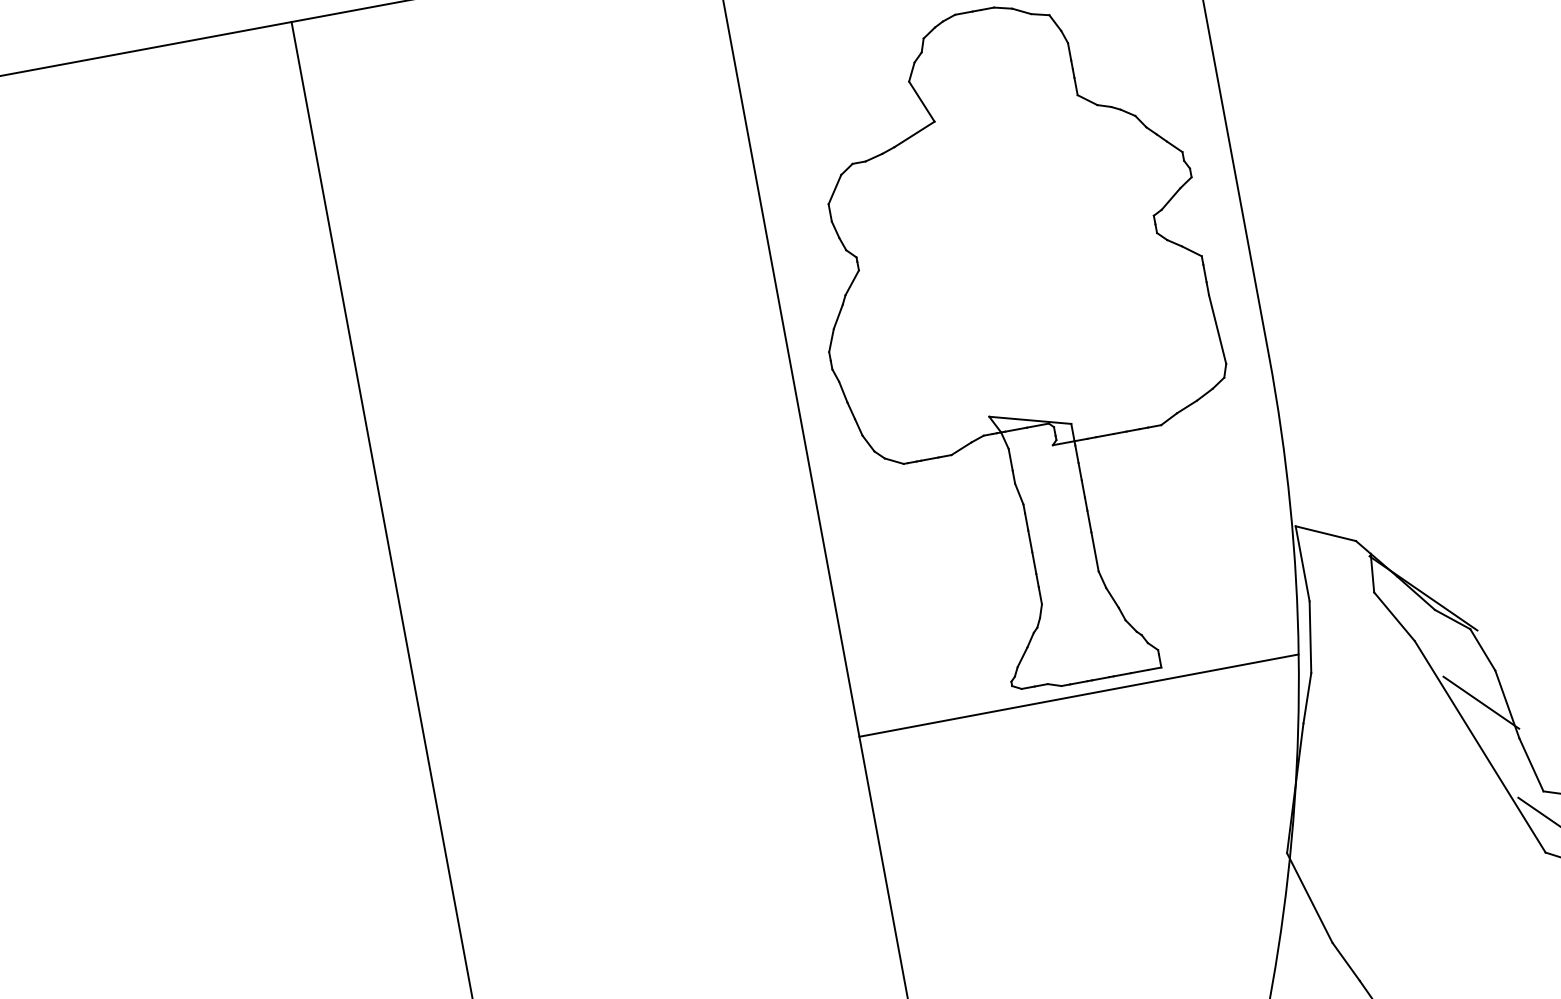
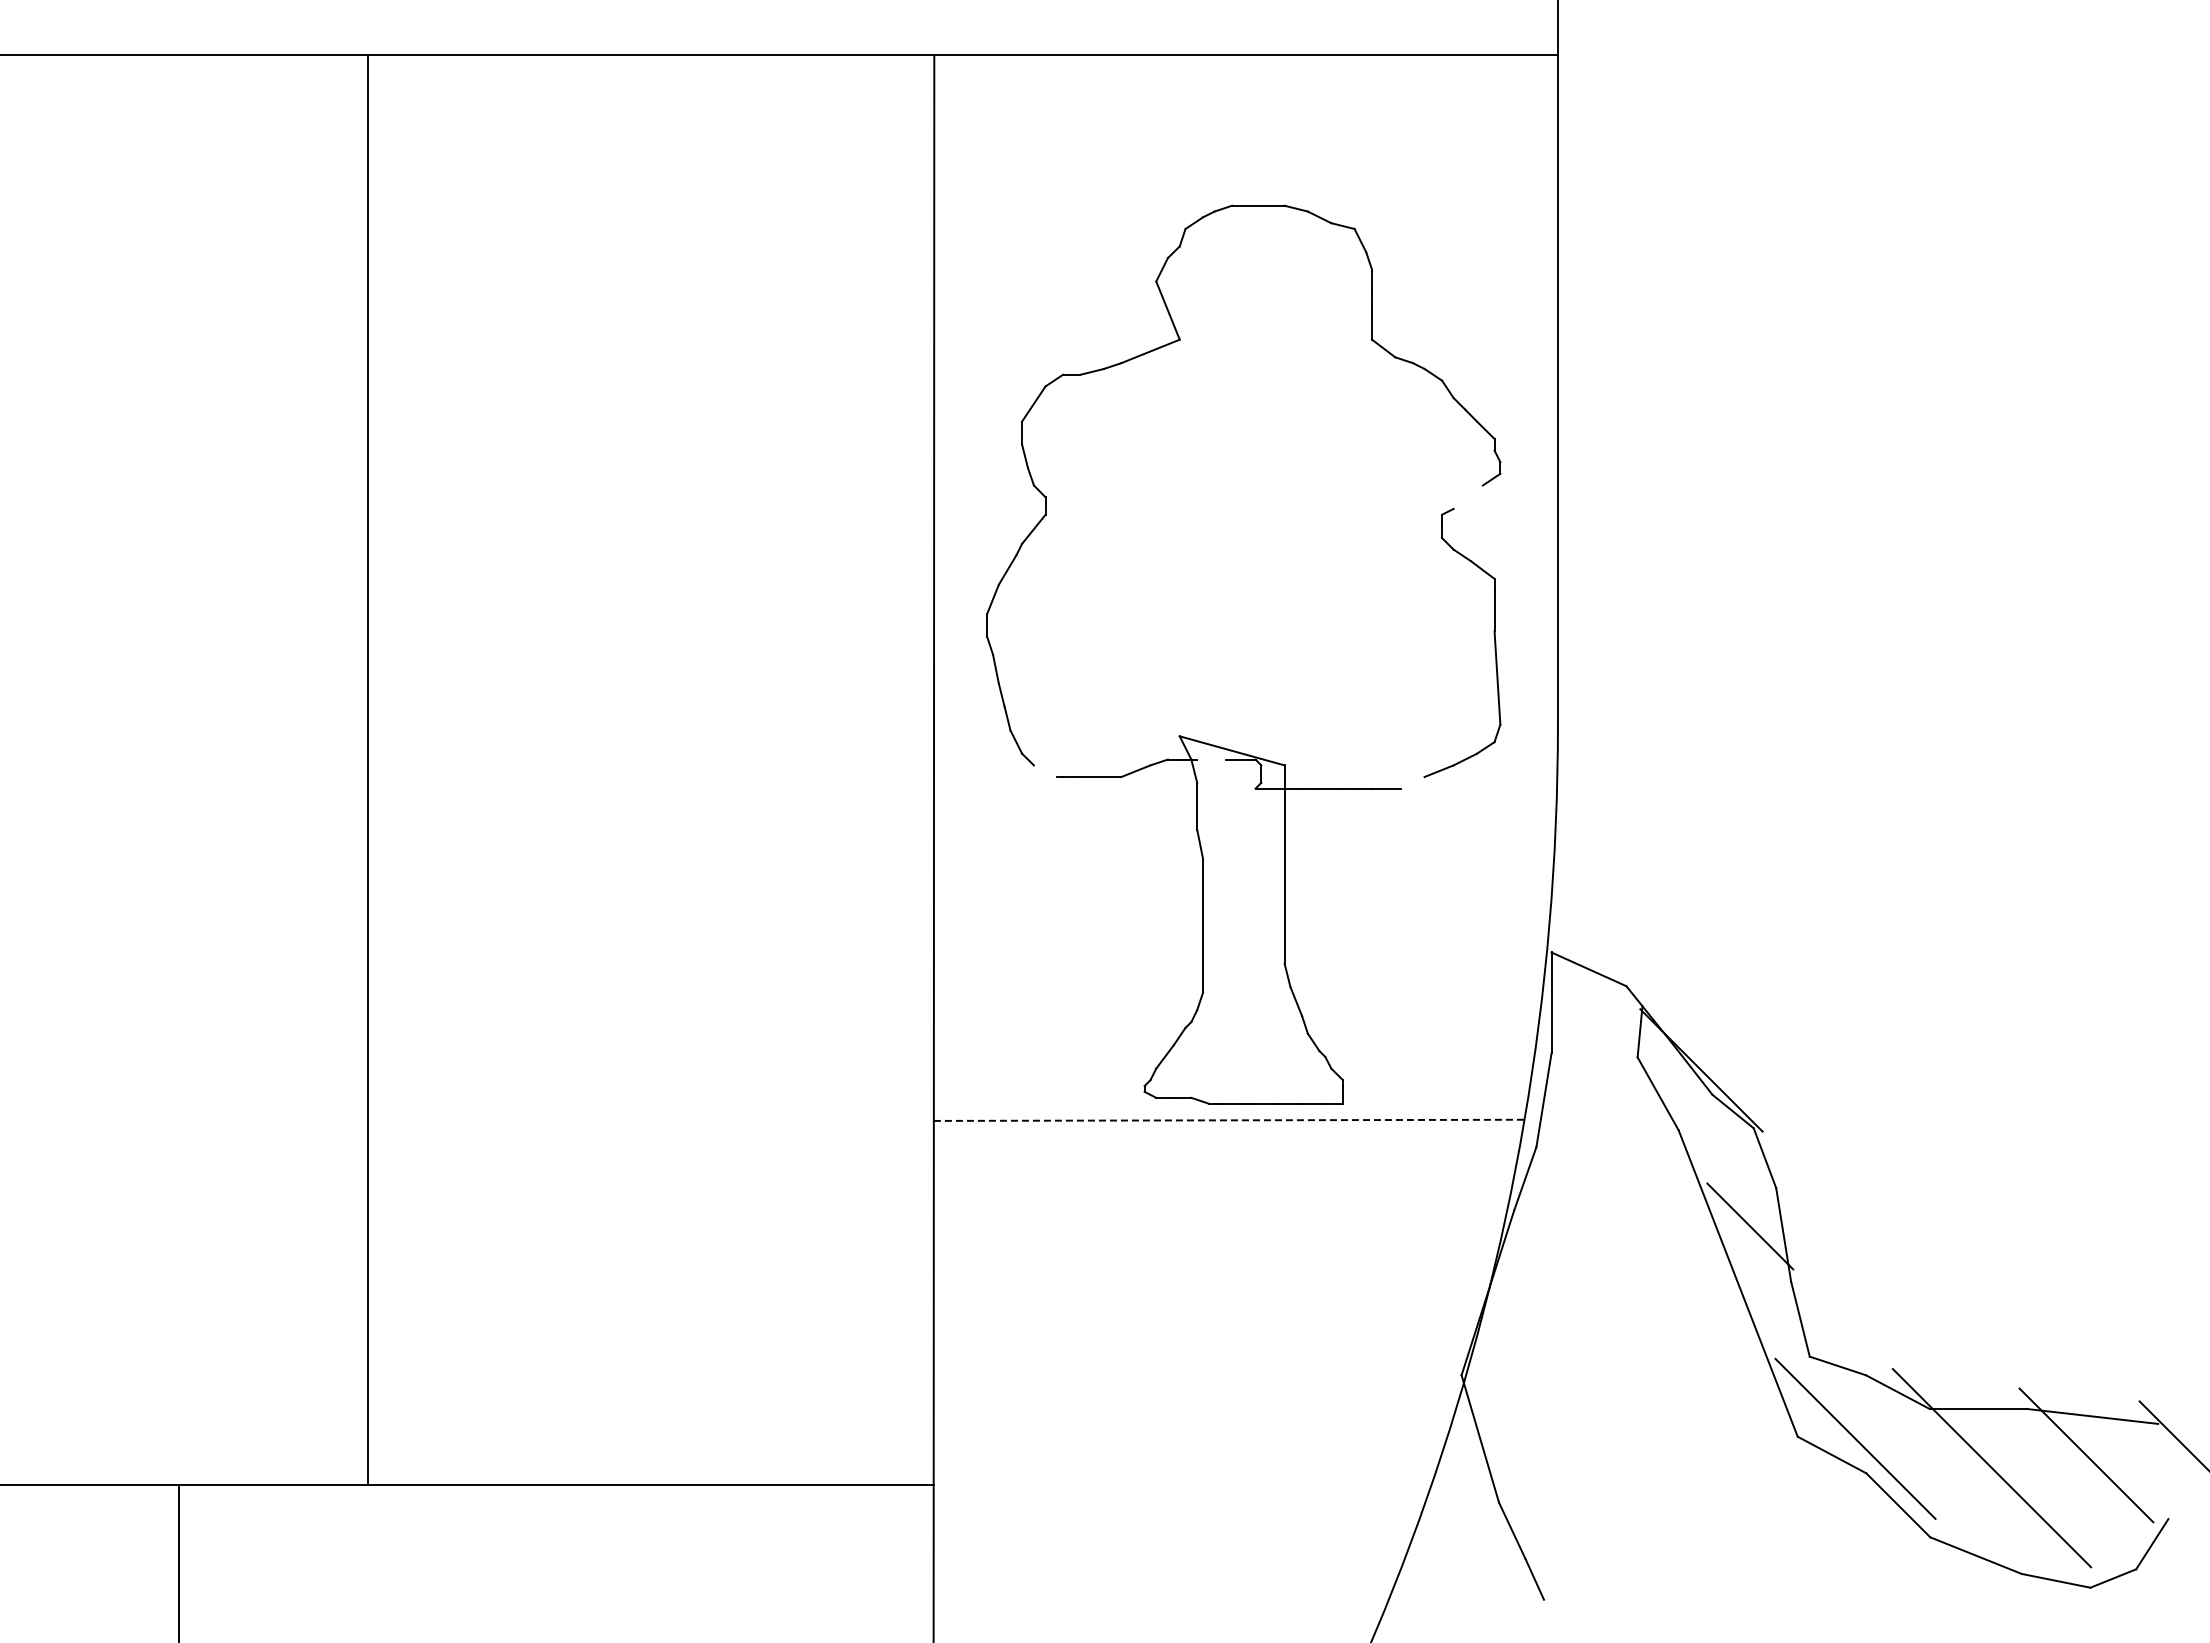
line: (1170, 198) -> (1467, 496), removed
line: (1168, 419) -> (1412, 782), removed
line: (1016, 429) -> (1211, 759), removed
line: (894, 461) -> (1045, 771), removed
line: (1079, 695) -> (1229, 1120), solid -> dashed

